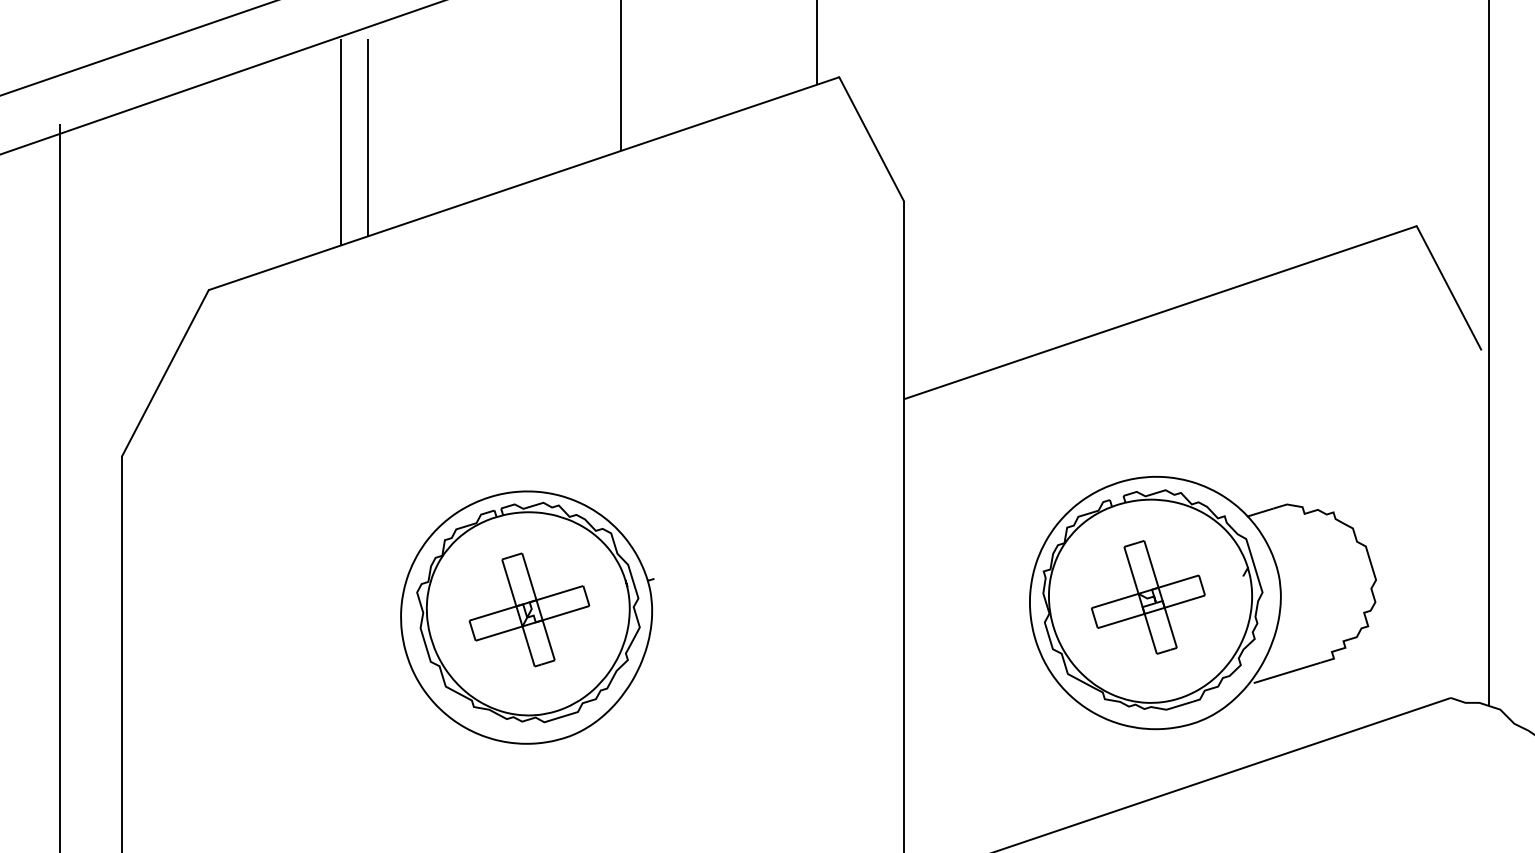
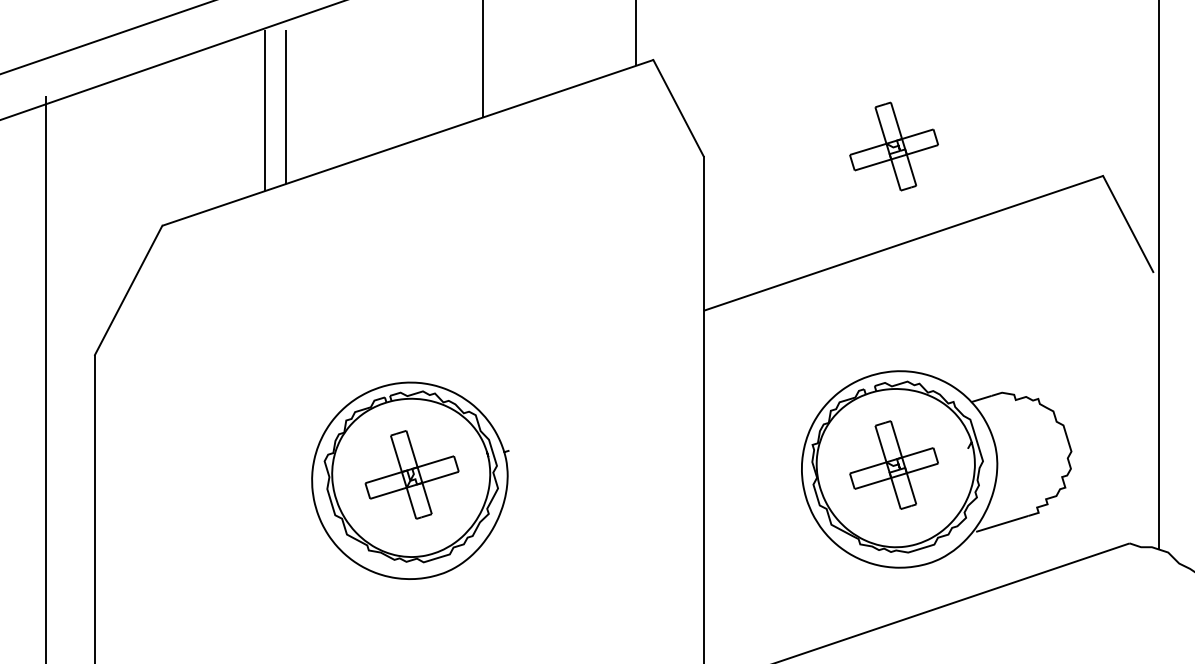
part: (1148, 188) -> (894, 146), added

